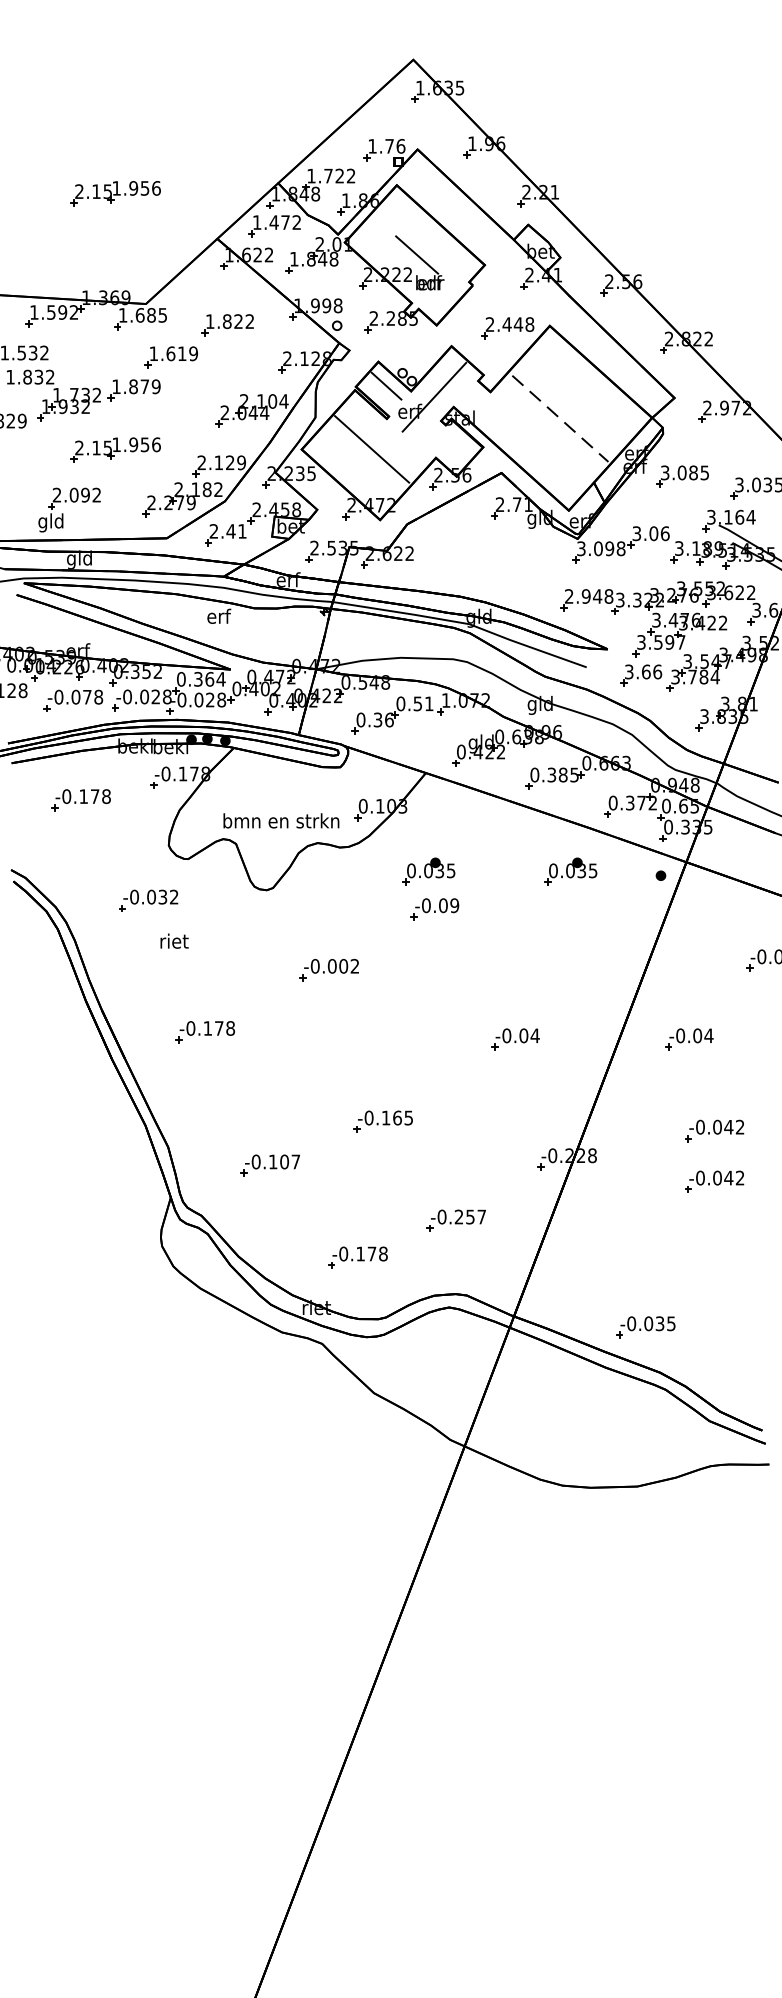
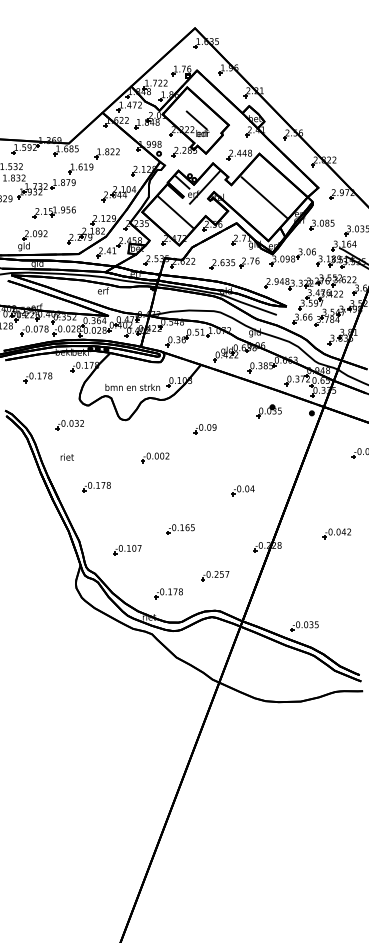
part: (113, 193) -> (53, 91), removed
line: (560, 420) -> (264, 198), dashed -> solid
part: (496, 558) -> (234, 263), added
part: (427, 871) -> (201, 411), removed
text: (172, 939) -> (66, 456), moved
part: (687, 1039) -> (324, 490), removed
part: (713, 1181) -> (336, 557), removed

